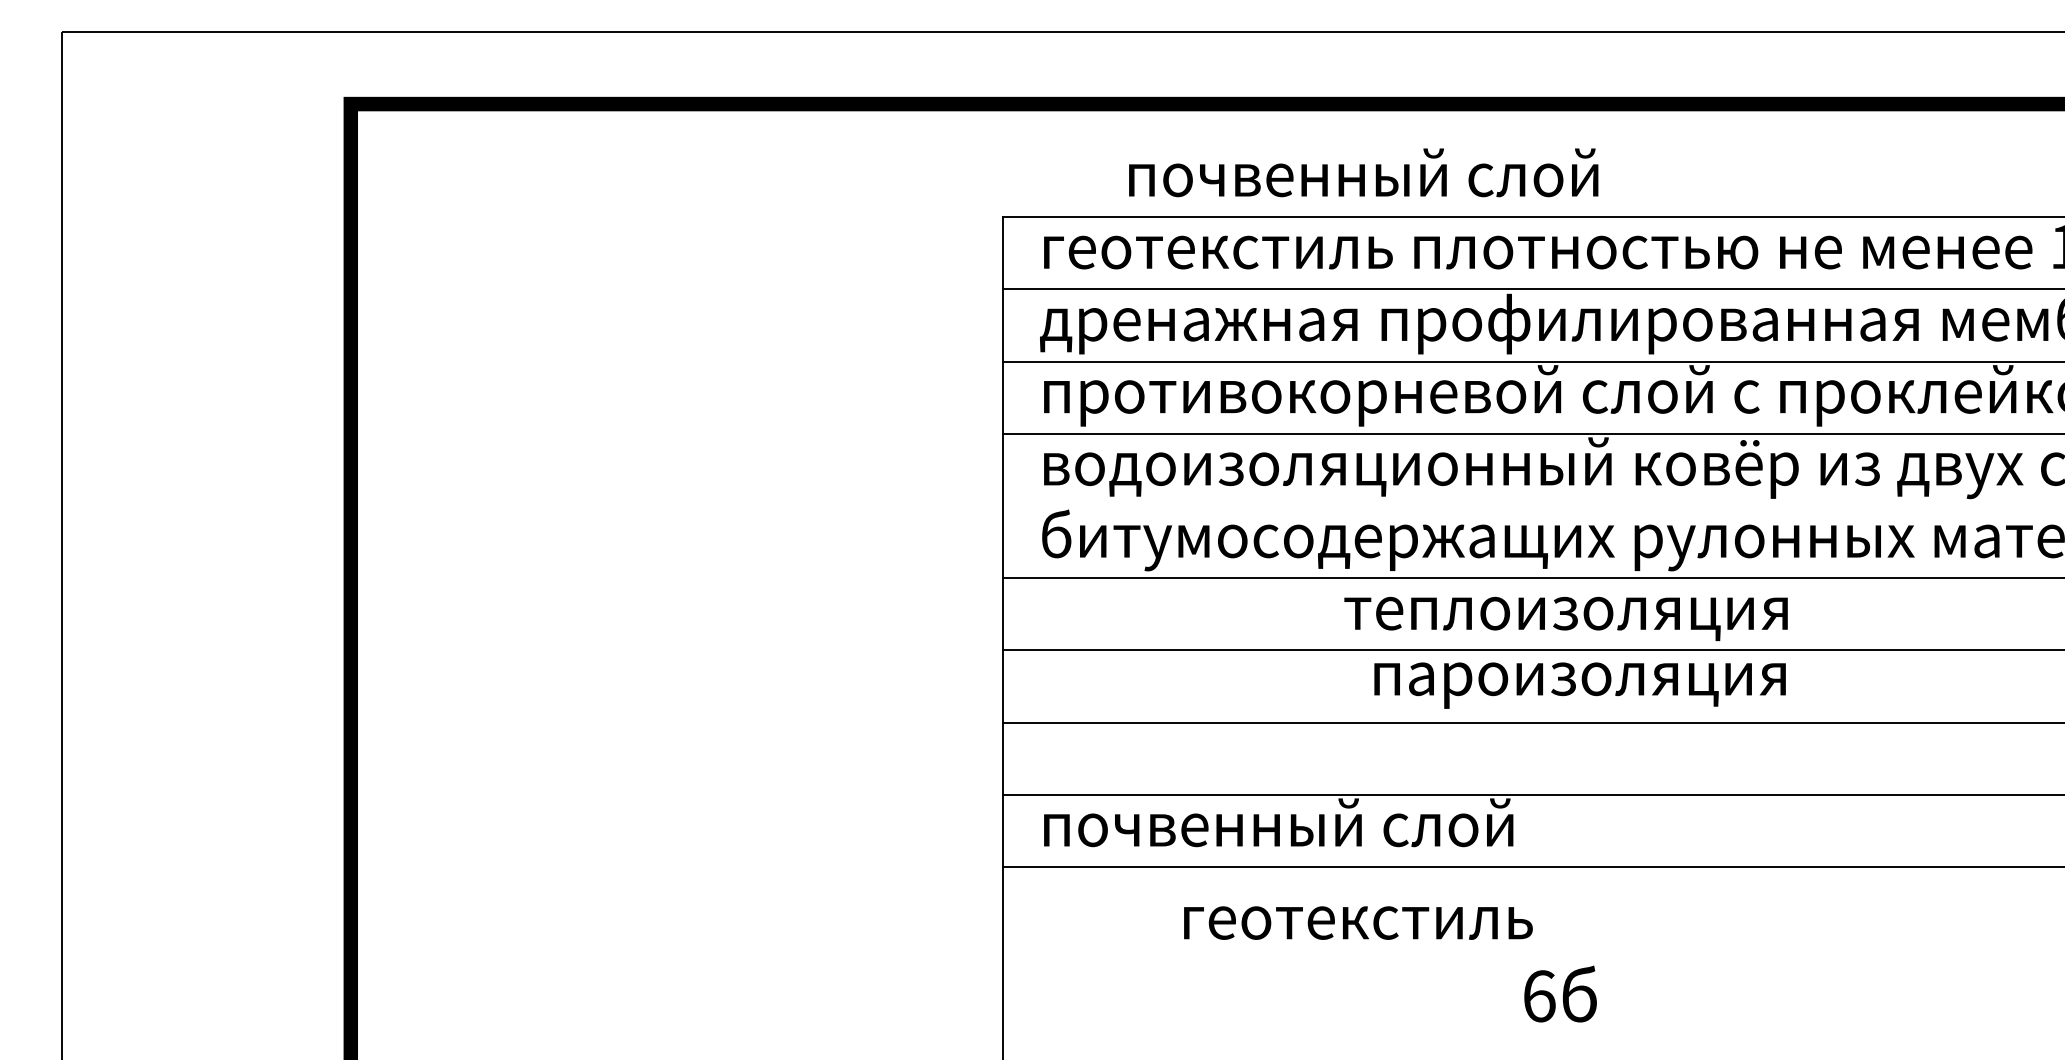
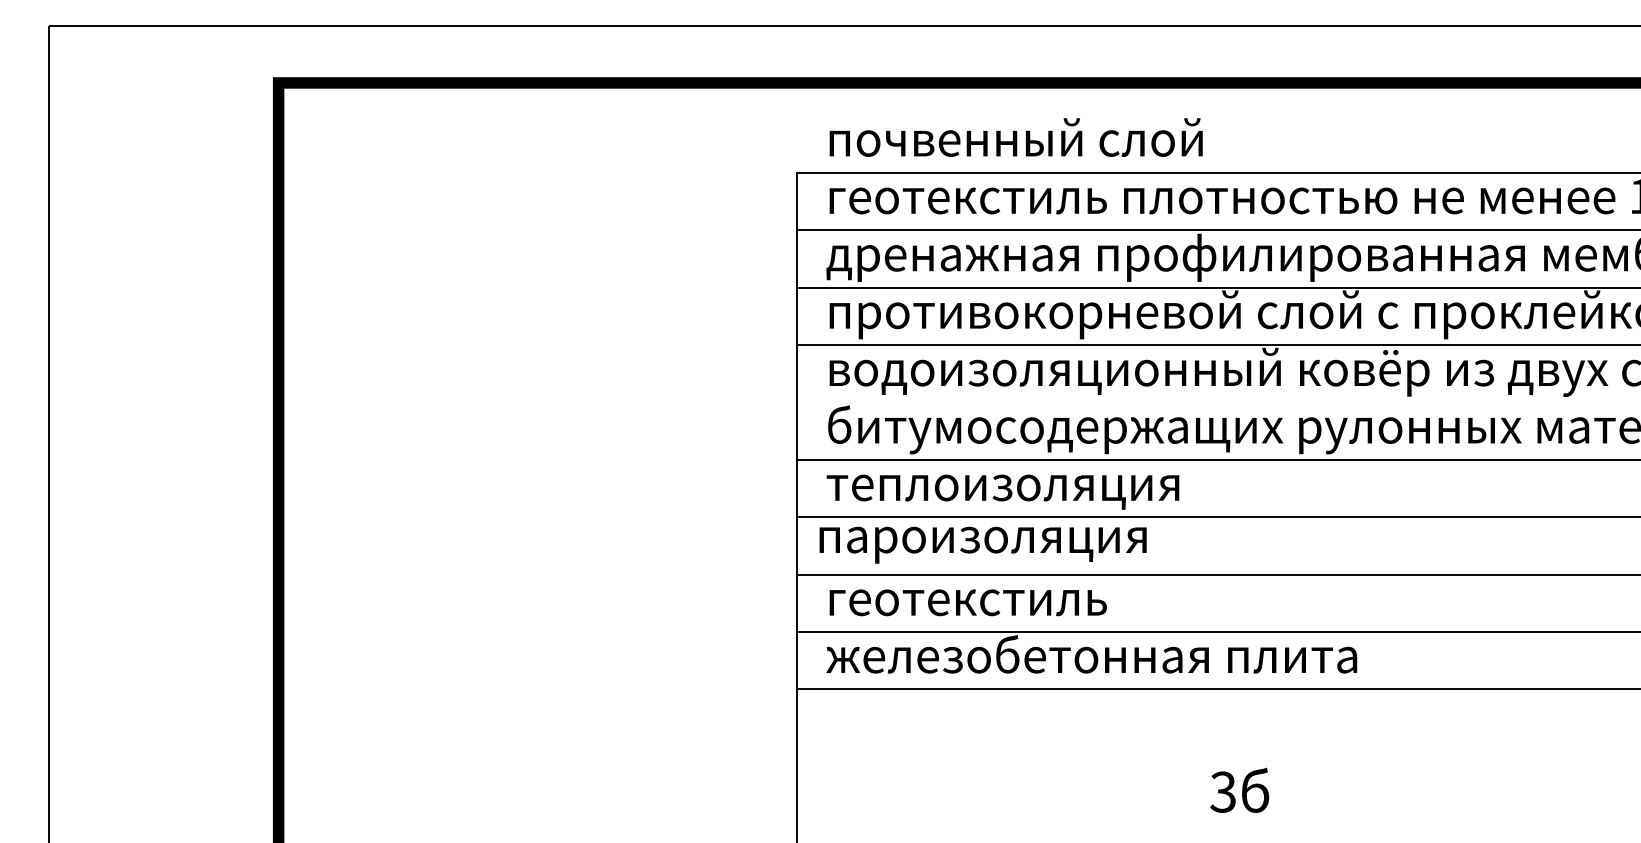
text: (1363, 172) -> (1016, 137), moved
text: (1565, 618) -> (1002, 491), moved
text: (1579, 685) -> (982, 545), moved
text: (1373, 822) -> (1091, 654), почвенный слой -> железобетонная плита
text: (1358, 922) -> (968, 602), moved
text: (1538, 996) -> (1222, 792), 6 -> 3

